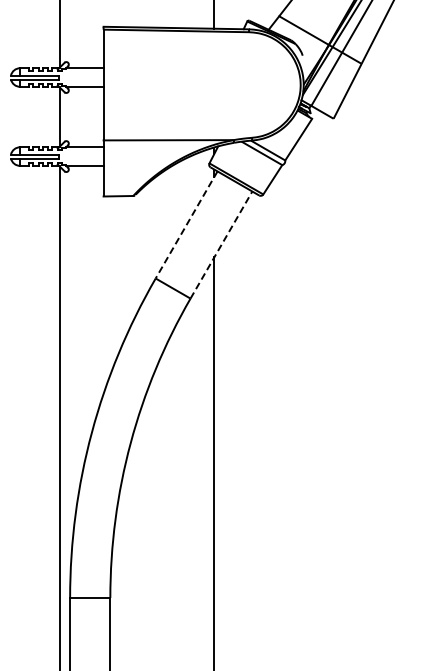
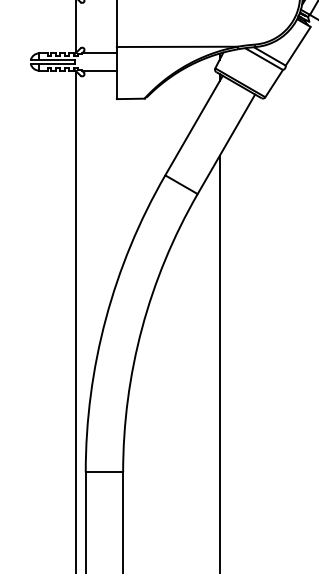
line: (186, 224) -> (193, 125), dashed -> solid
line: (221, 245) -> (226, 144), dashed -> solid

